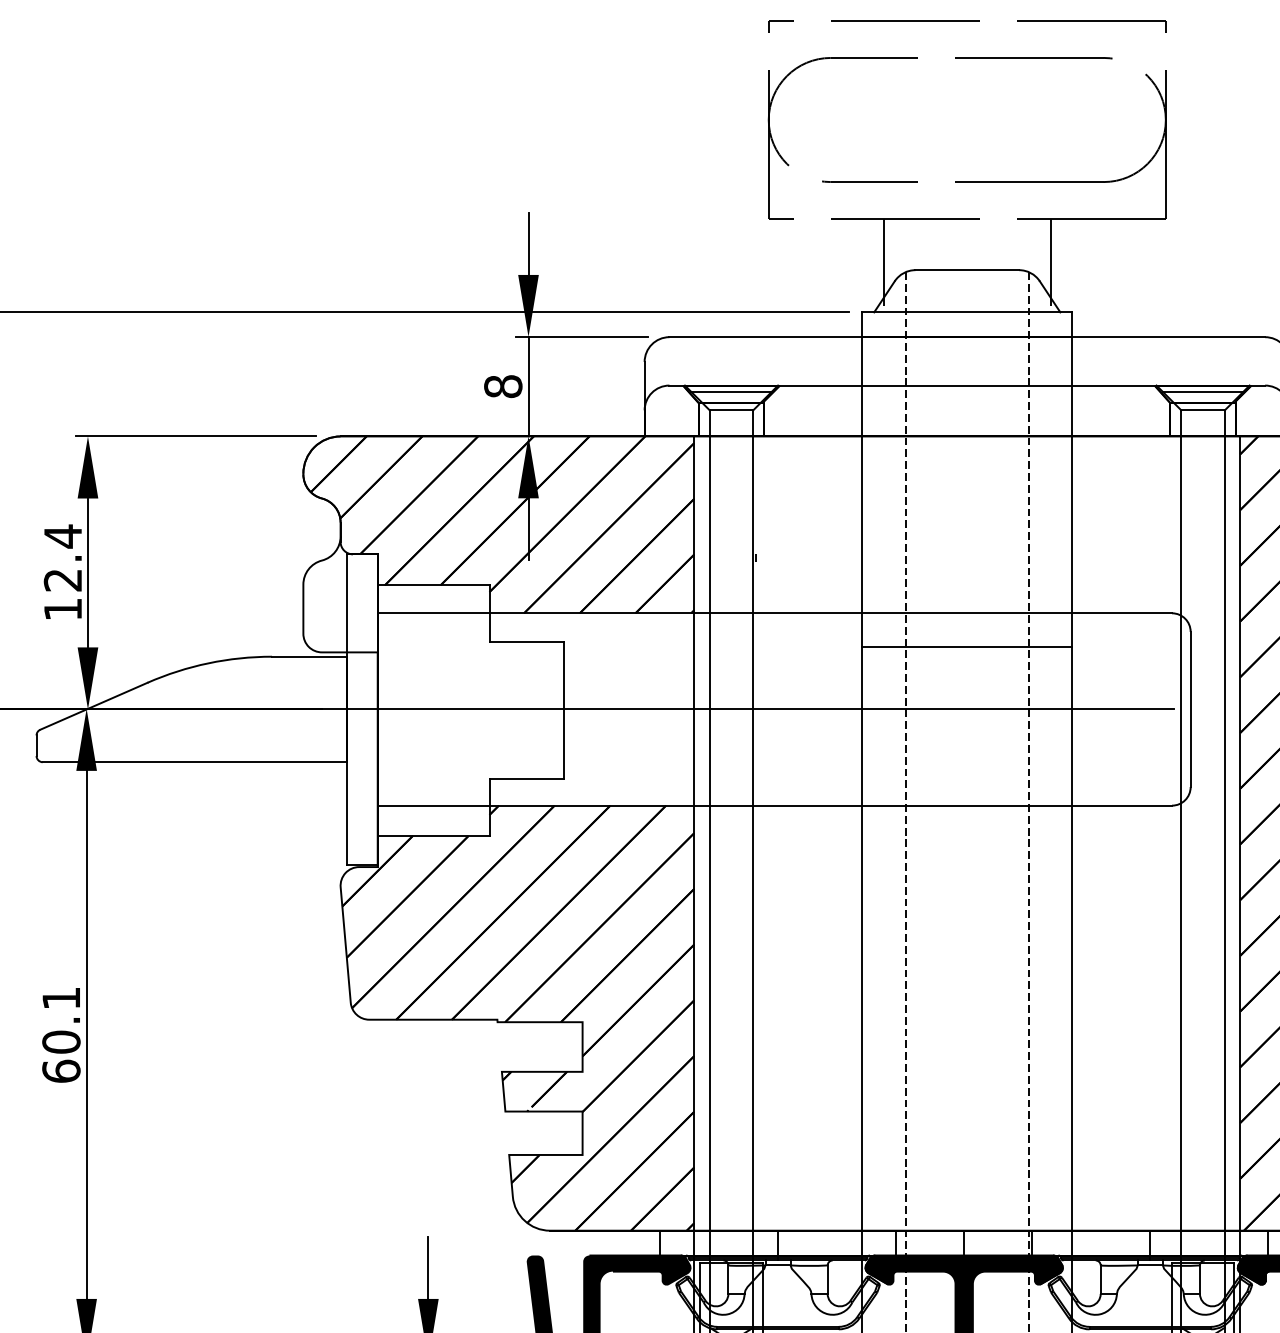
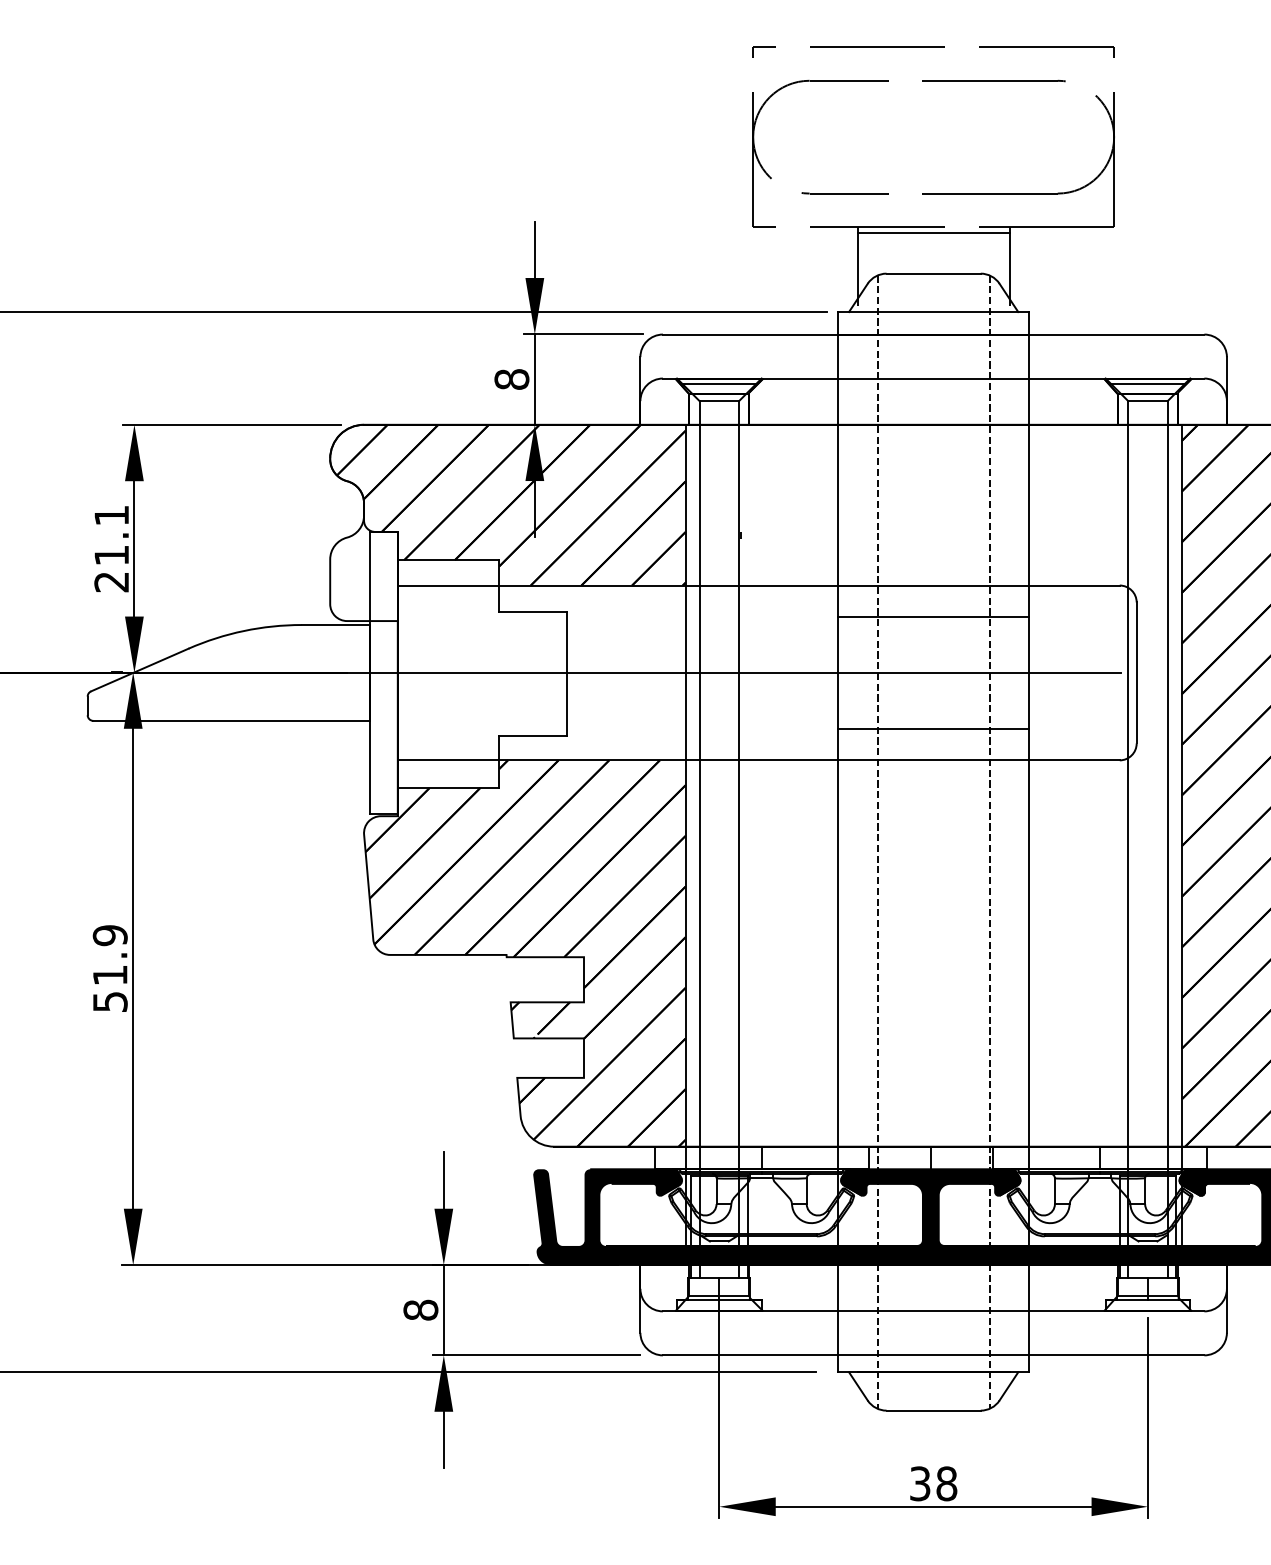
line: (967, 225) -> (933, 233), added
text: (62, 572) -> (111, 548), 12.4 -> 21.1
line: (967, 771) -> (933, 729), added
text: (60, 1034) -> (109, 968), 60.1 -> 51.9

